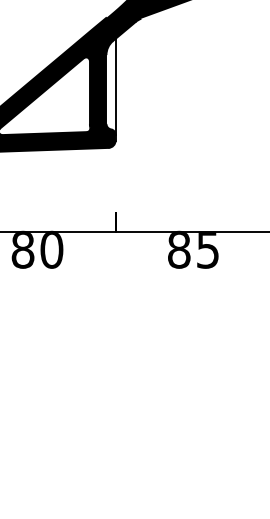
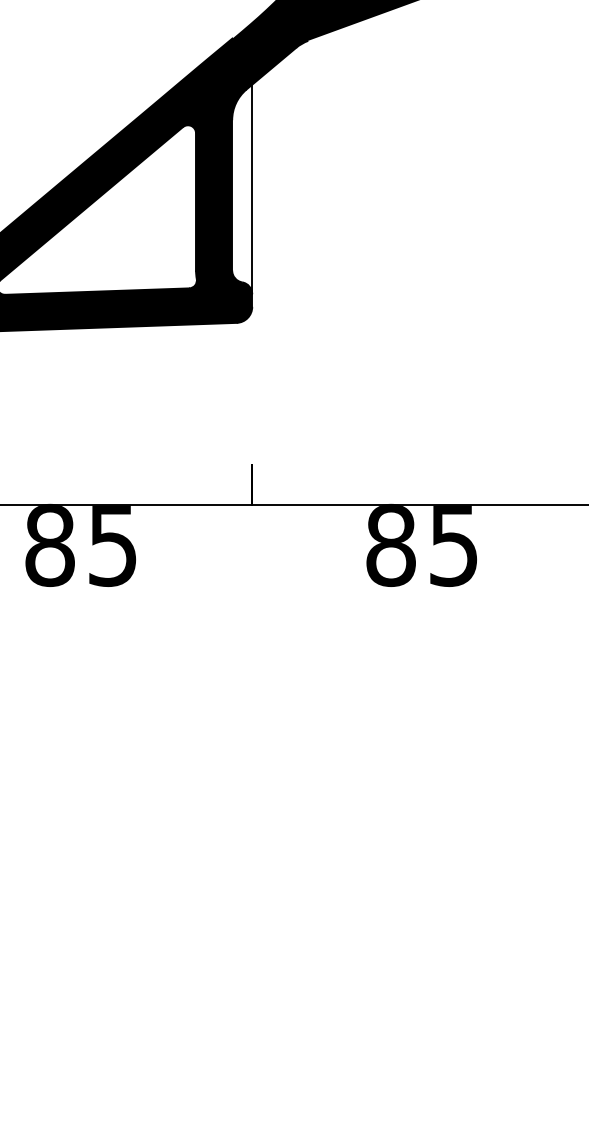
text: (51, 249) -> (112, 544), 80 -> 85

